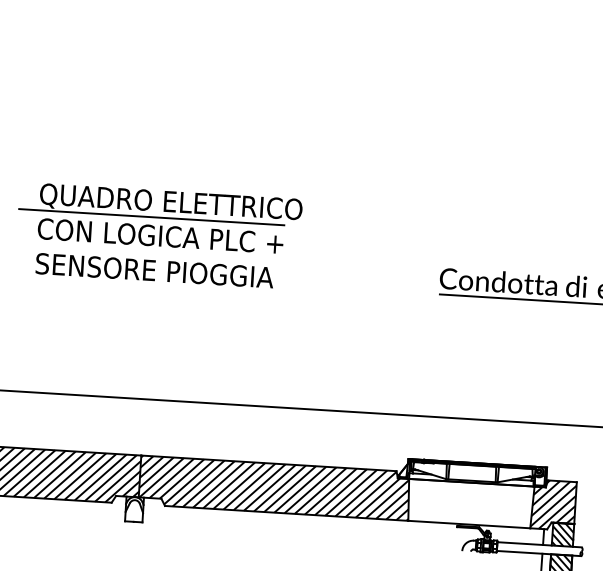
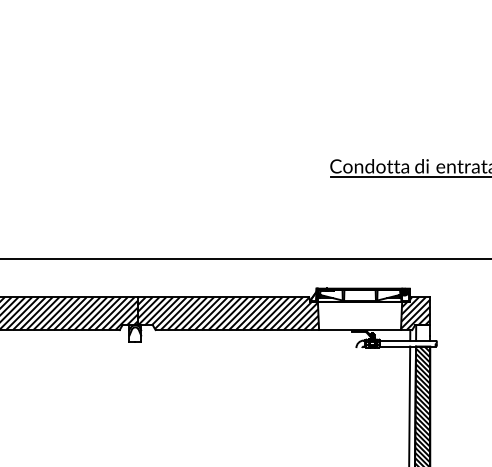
part: (158, 235) -> (140, 149), removed
hatch: (563, 534) -> (423, 332), removed

